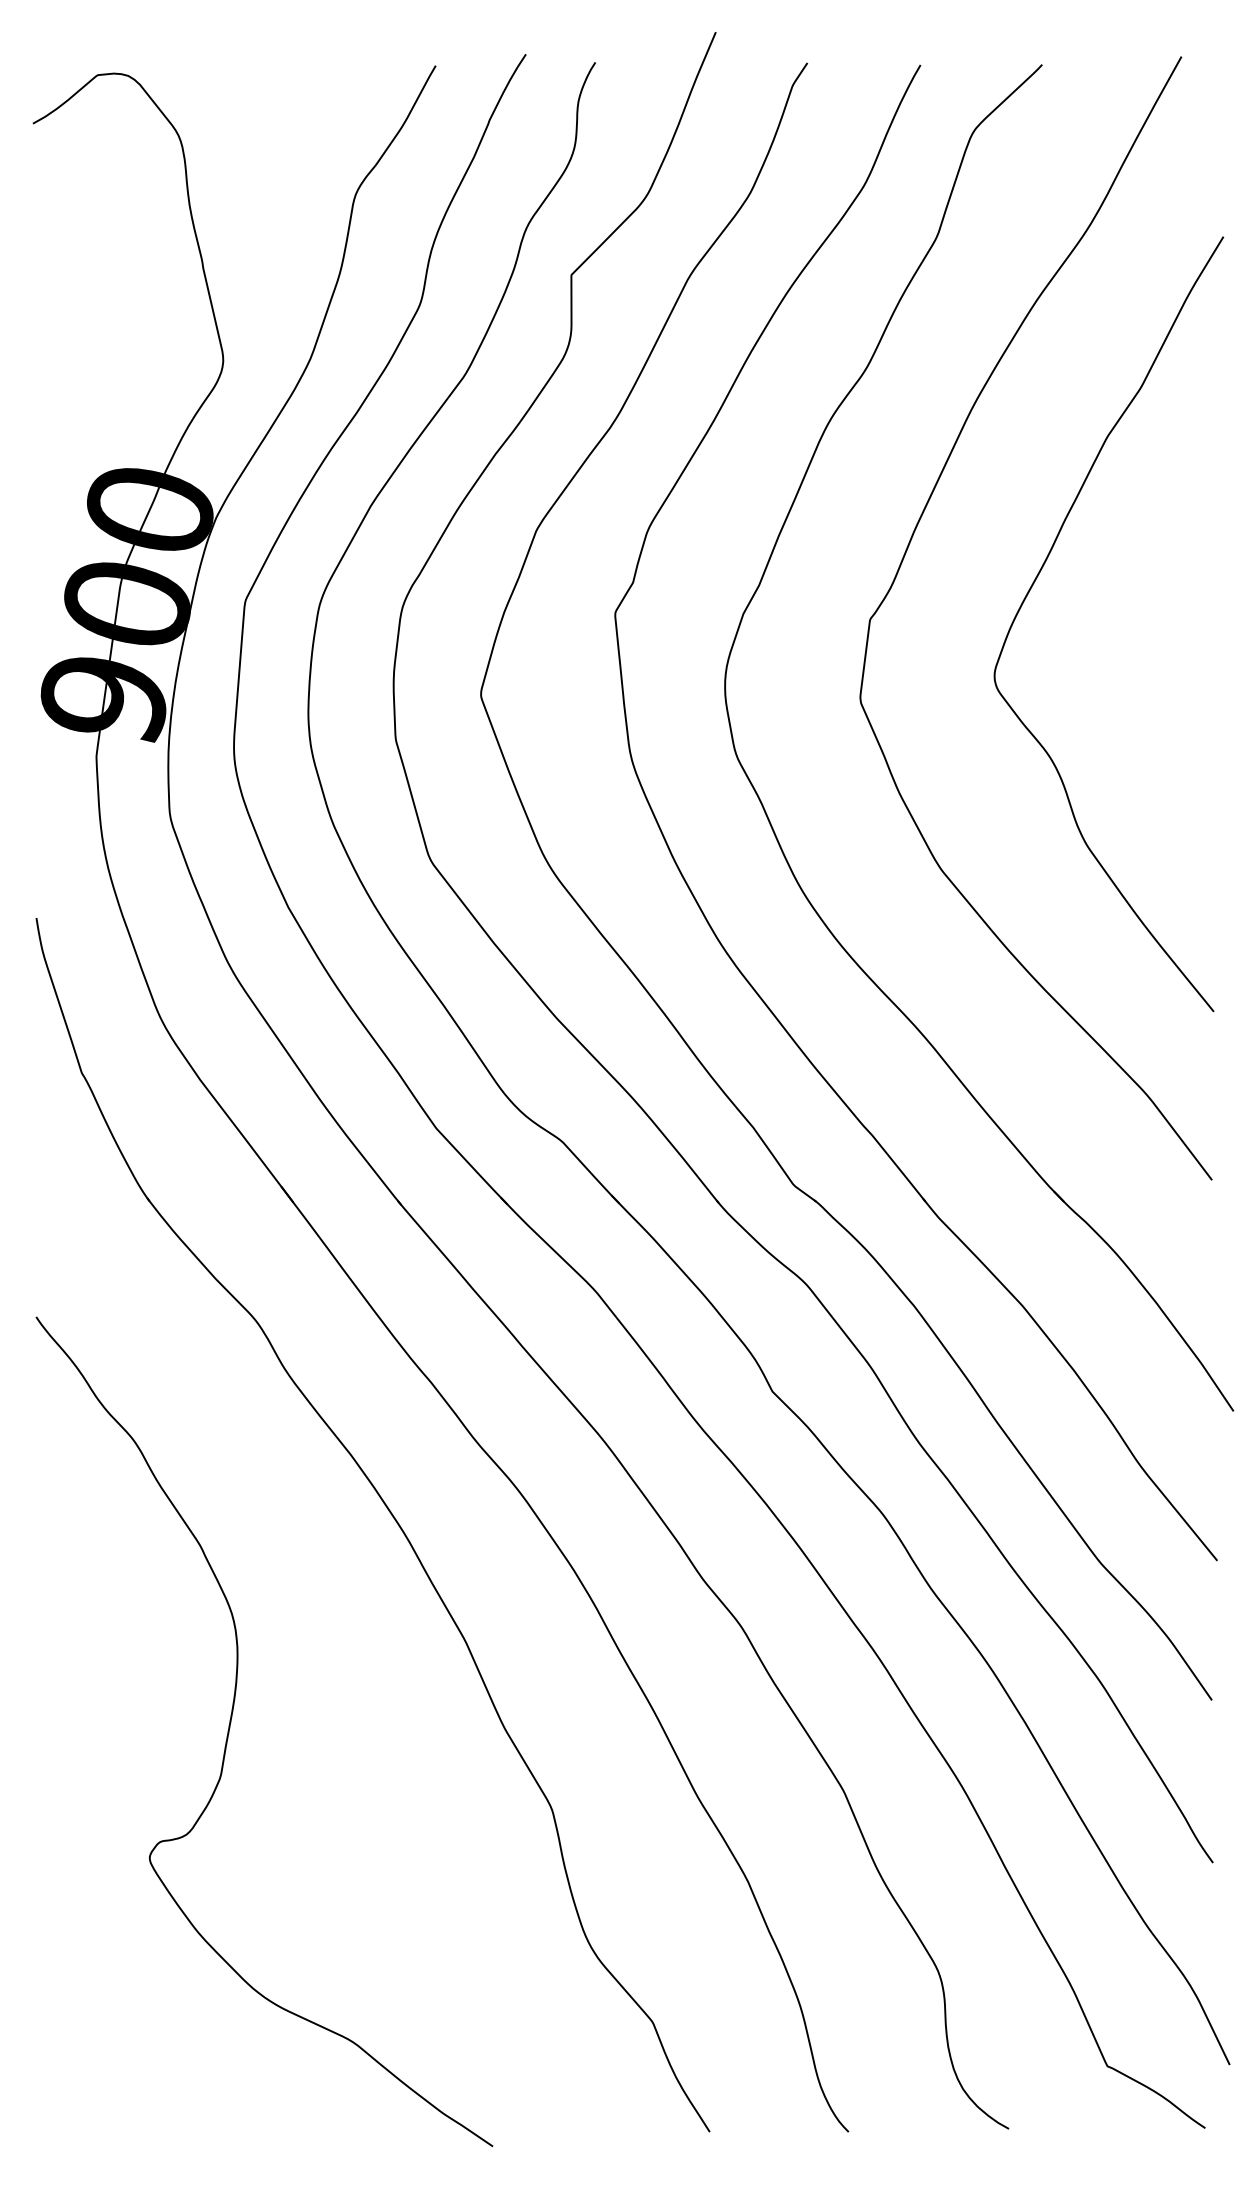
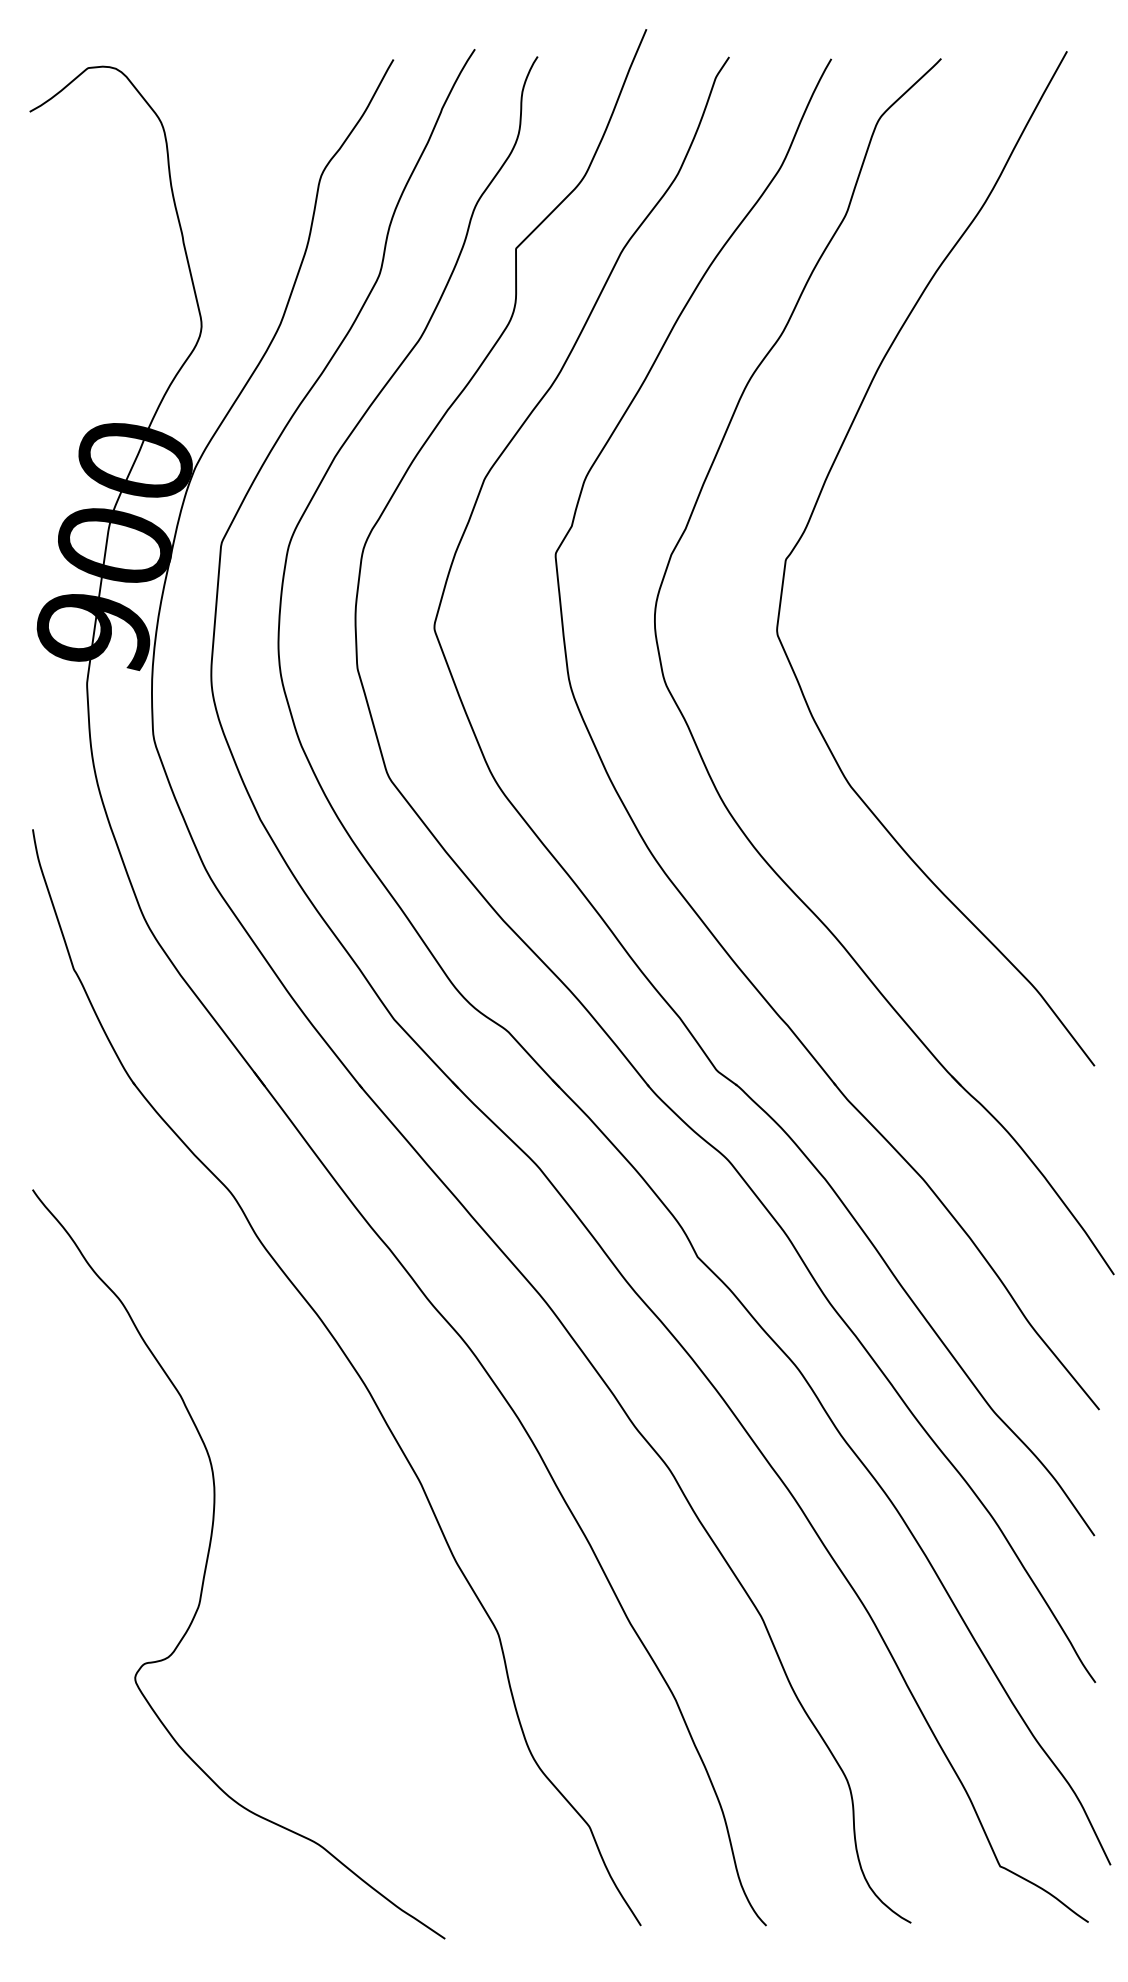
curve: (1032, 587) -> (932, 530), removed

